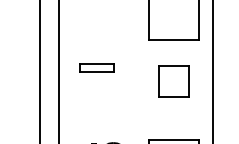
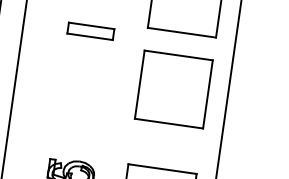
part: (96, 67) -> (90, 30), moved
part: (173, 81) -> (173, 89), size x1.67

